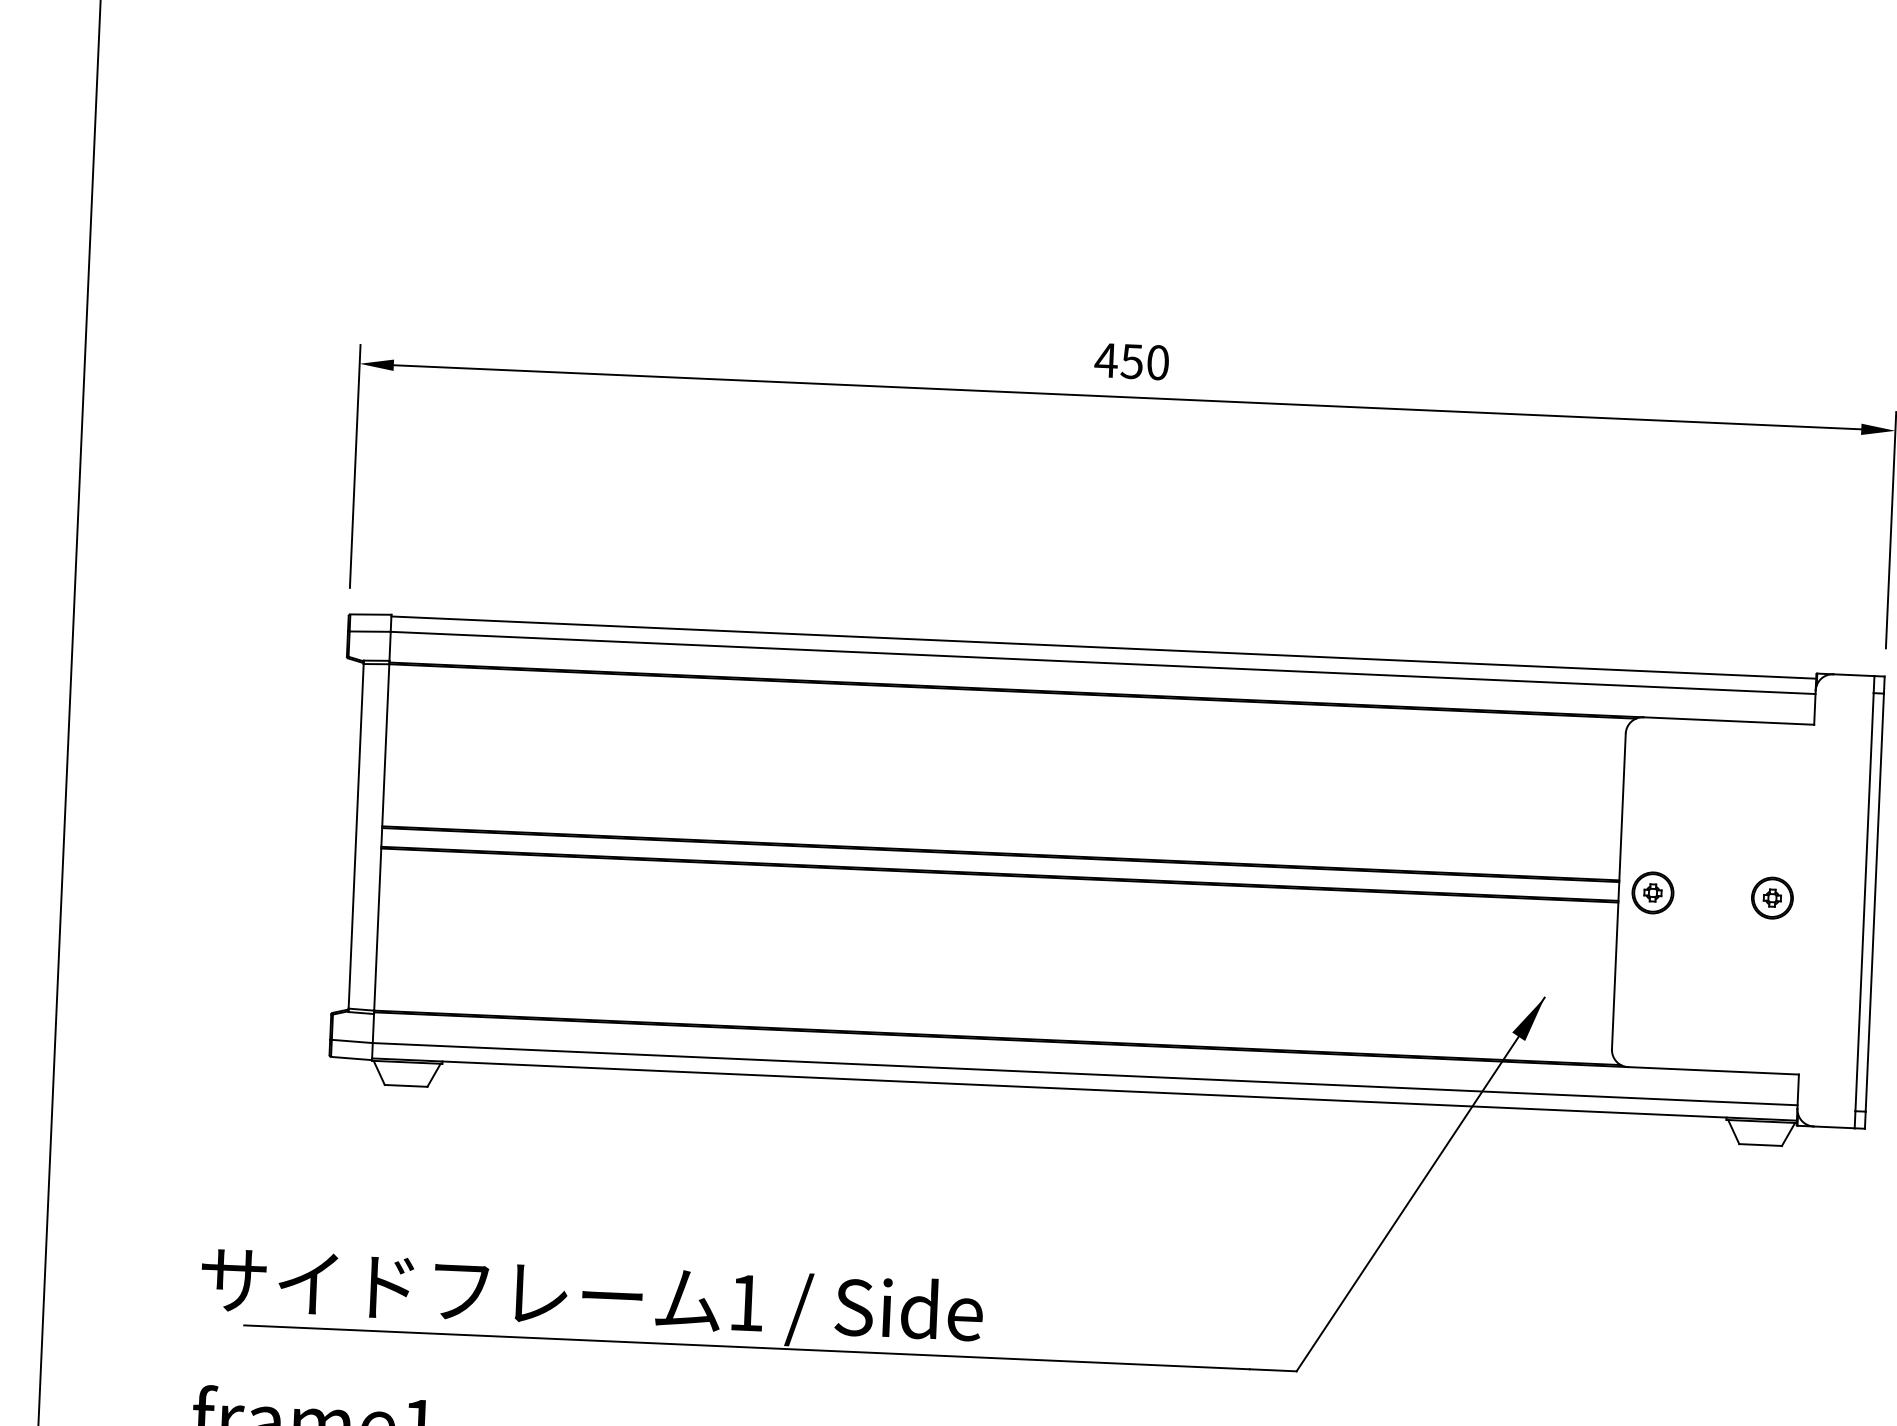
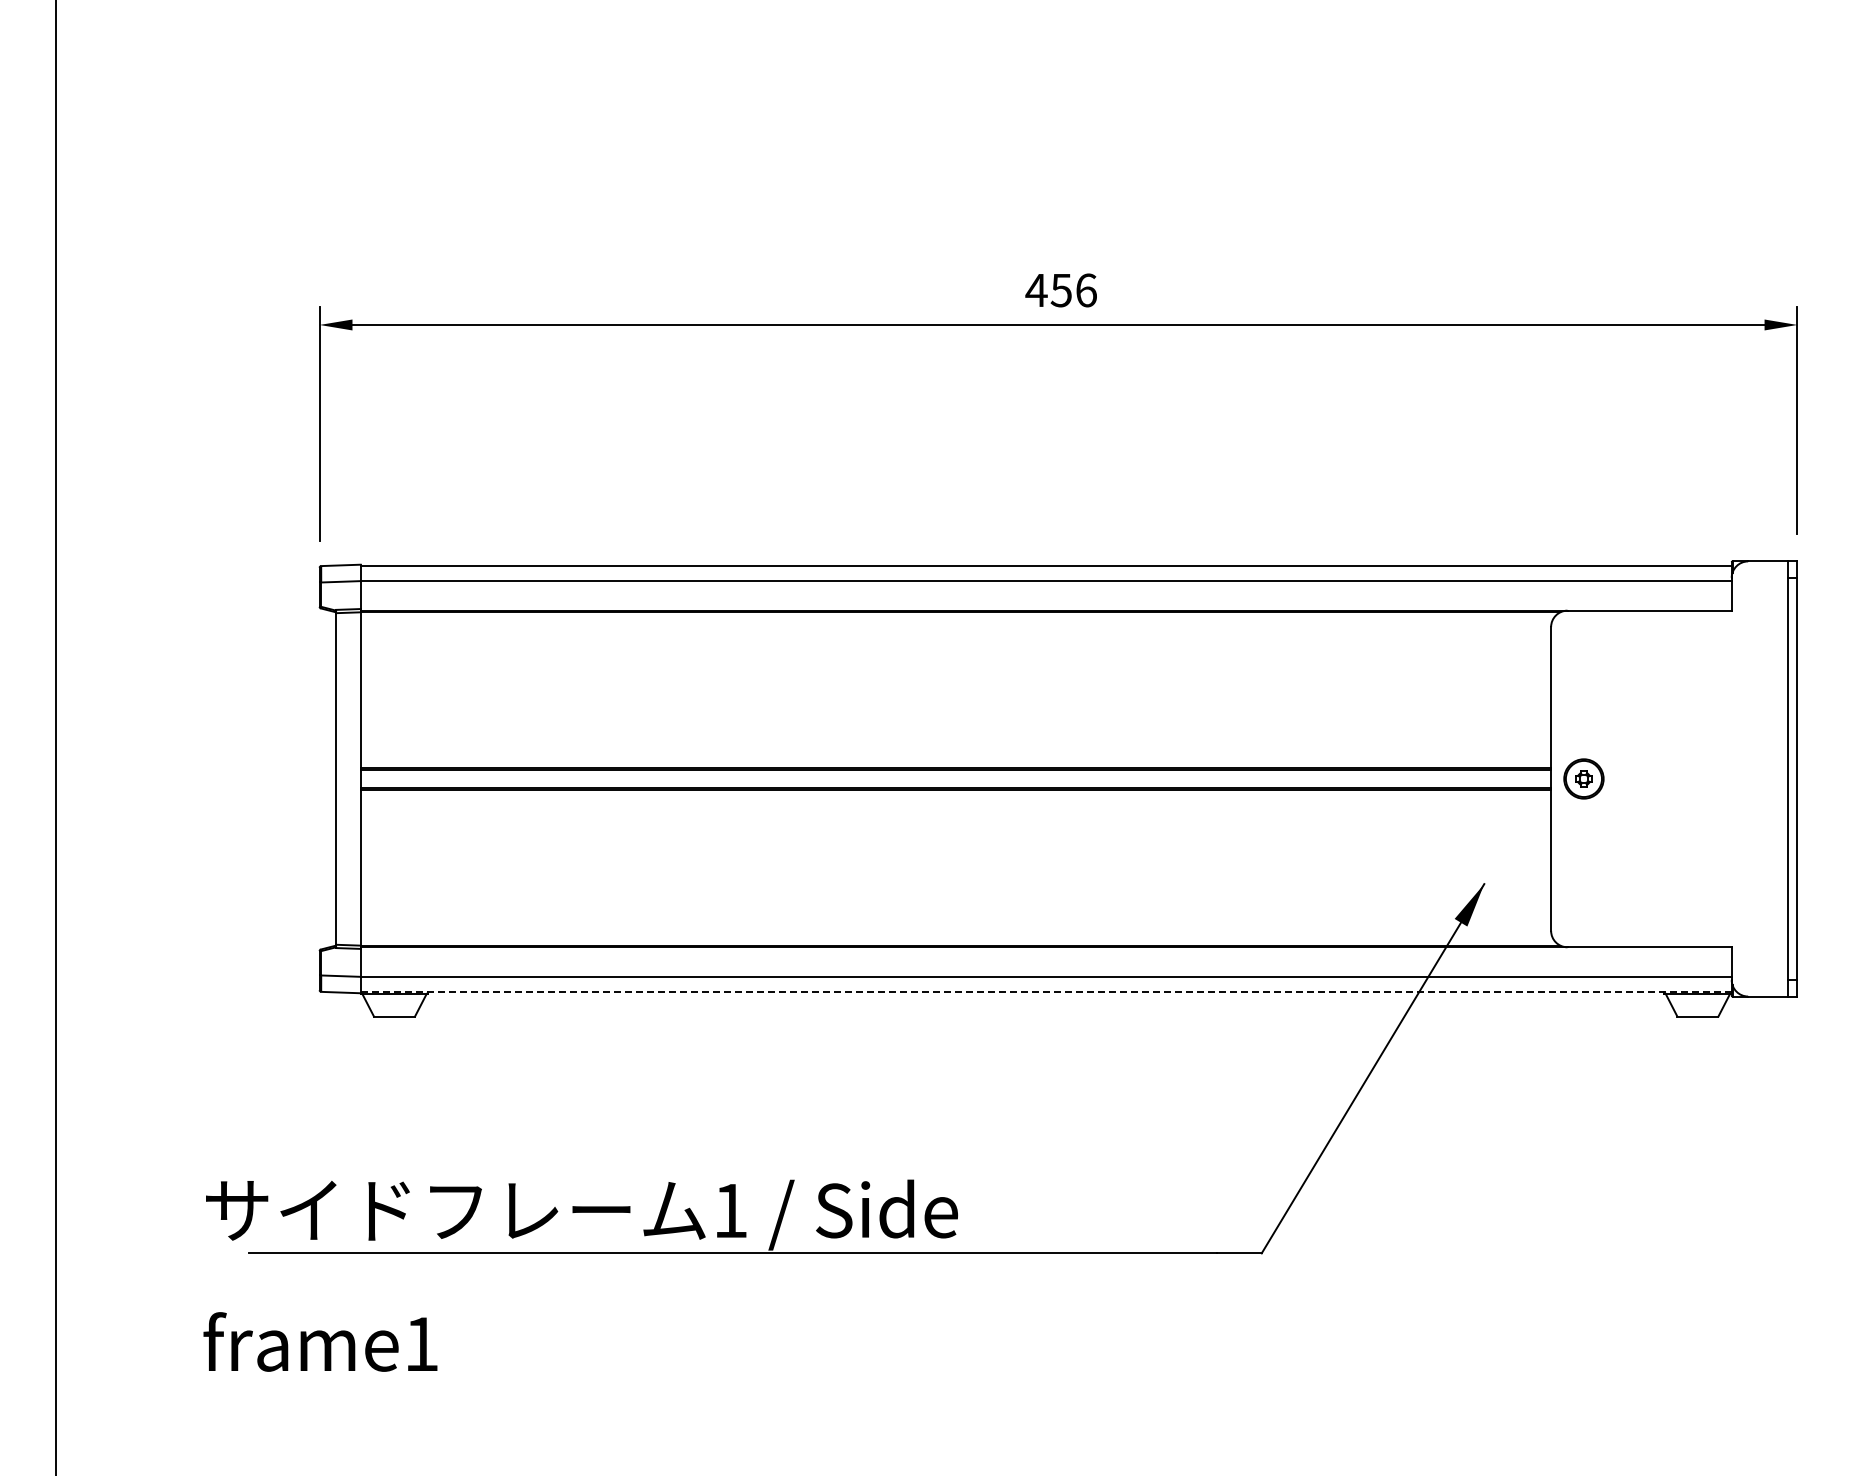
text: (1158, 362) -> (1086, 290), 450 -> 456
part: (1772, 897) -> (1698, 778), removed
line: (1084, 1089) -> (1046, 991), solid -> dashed

